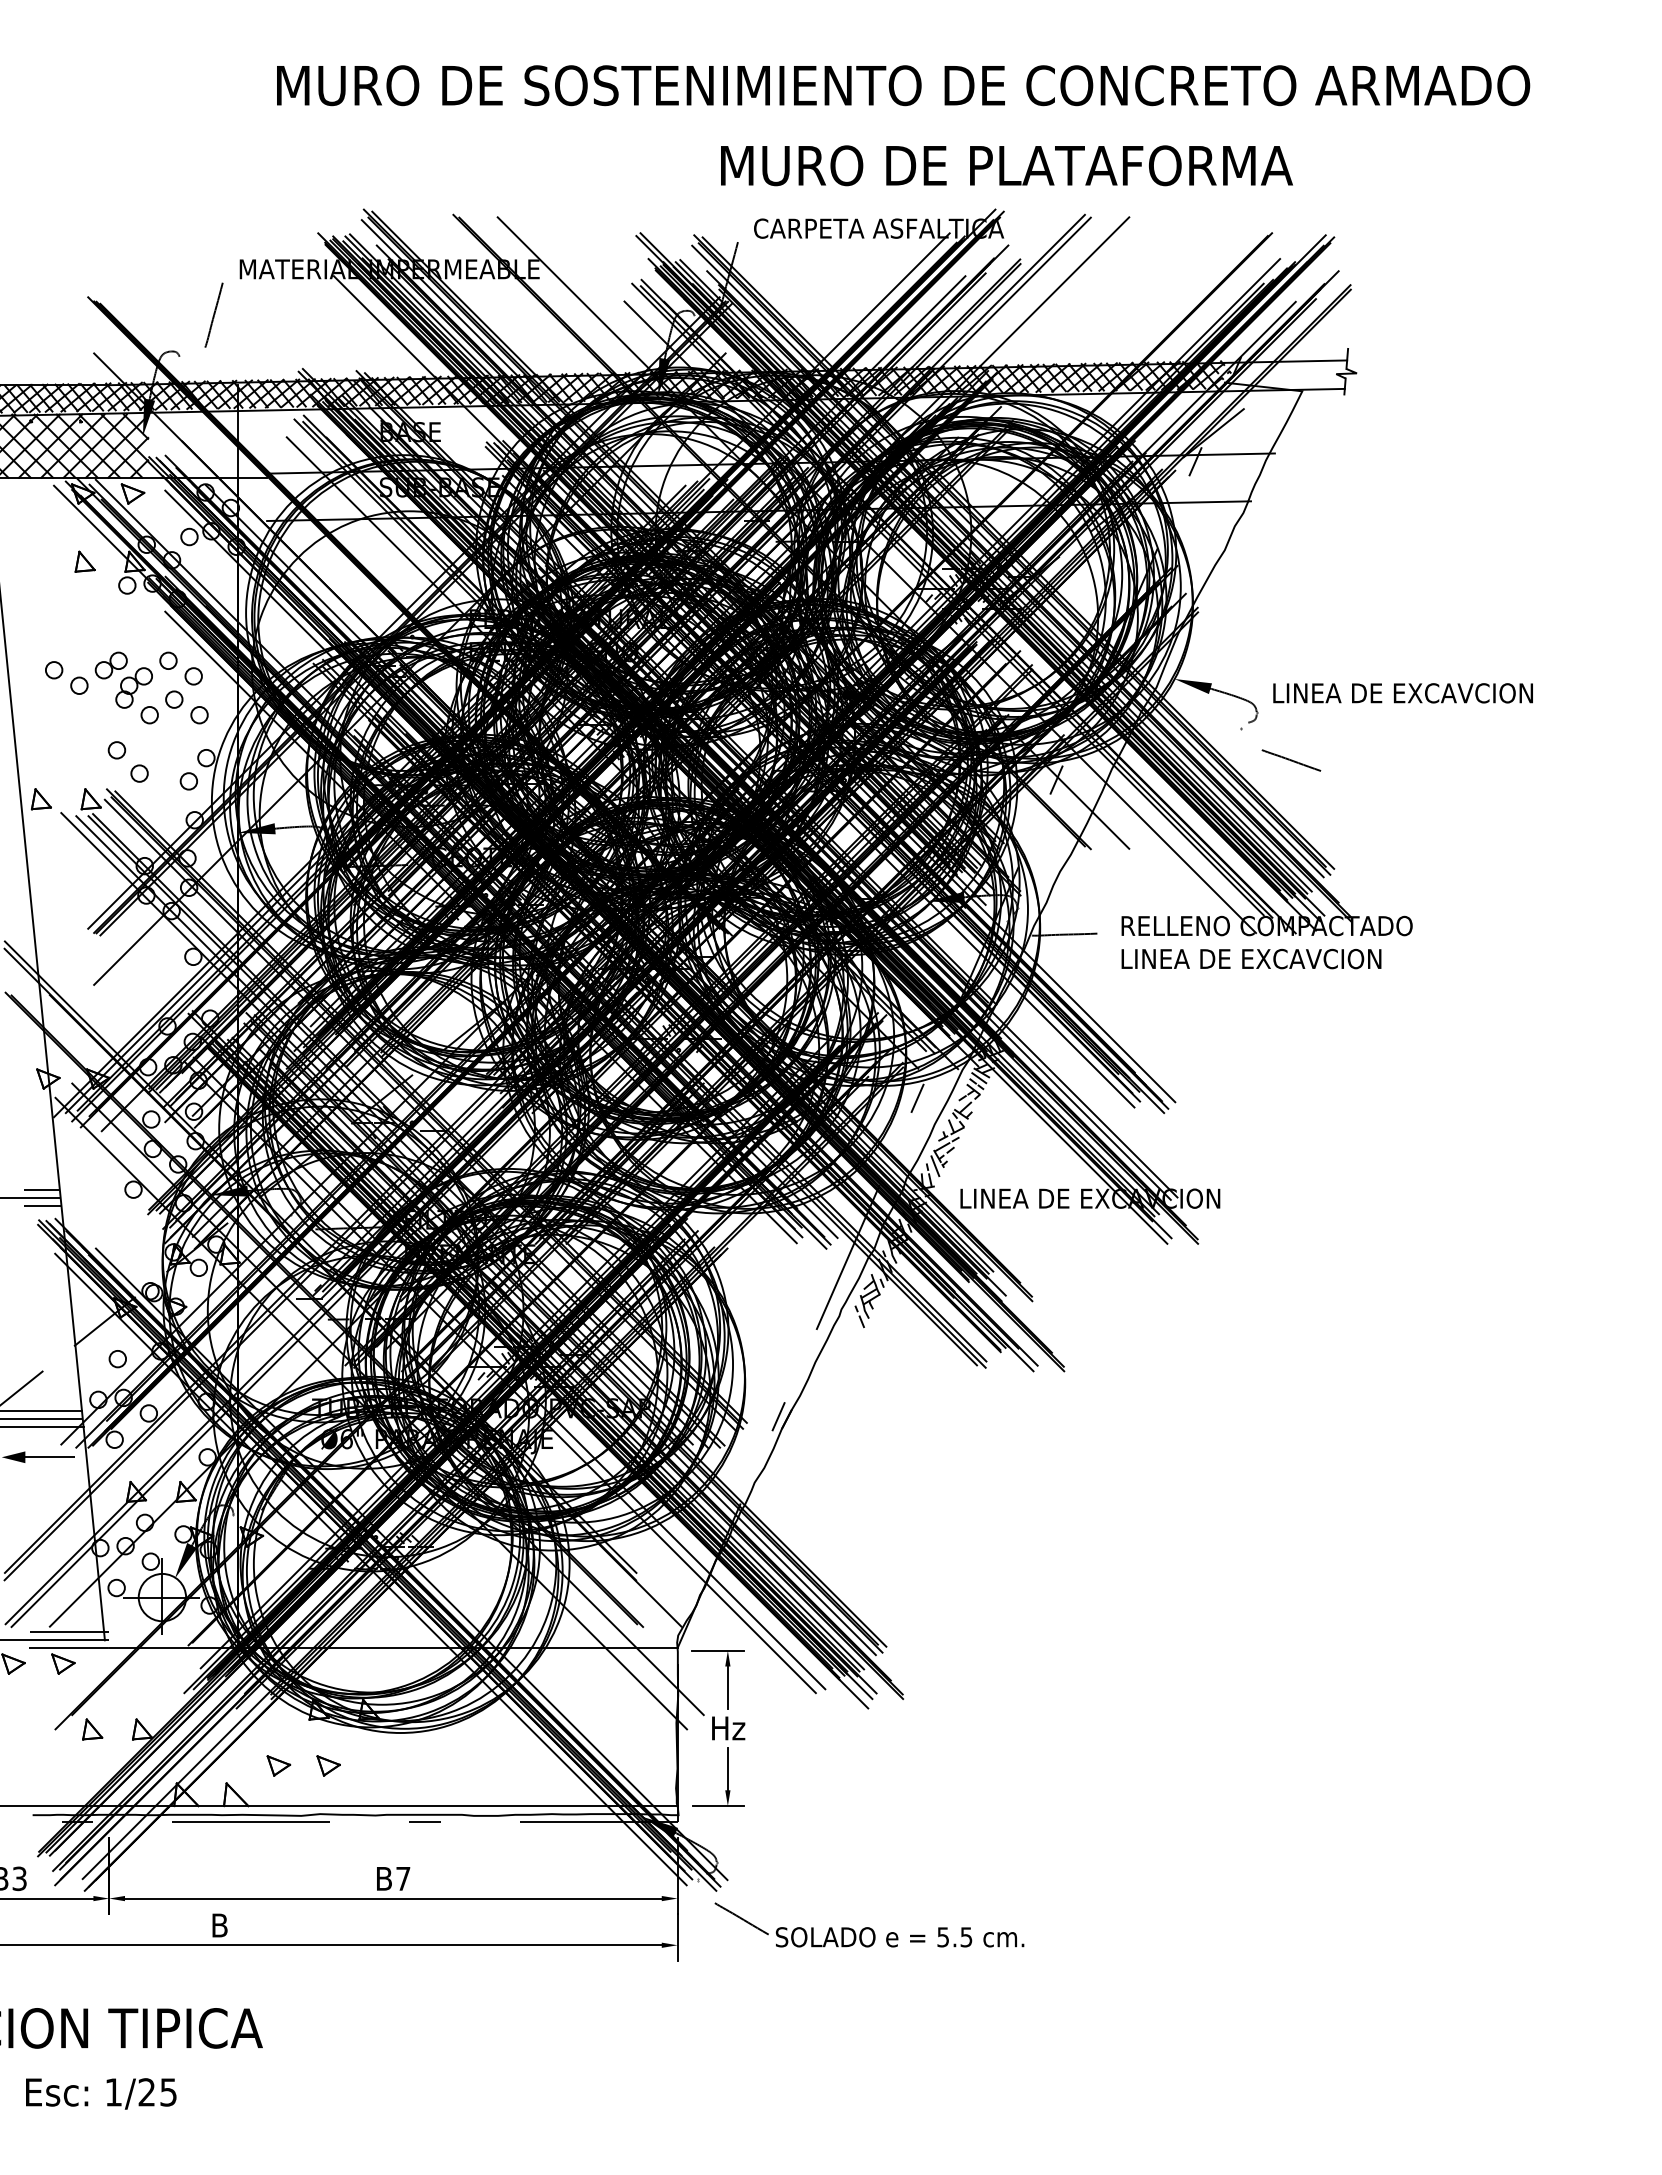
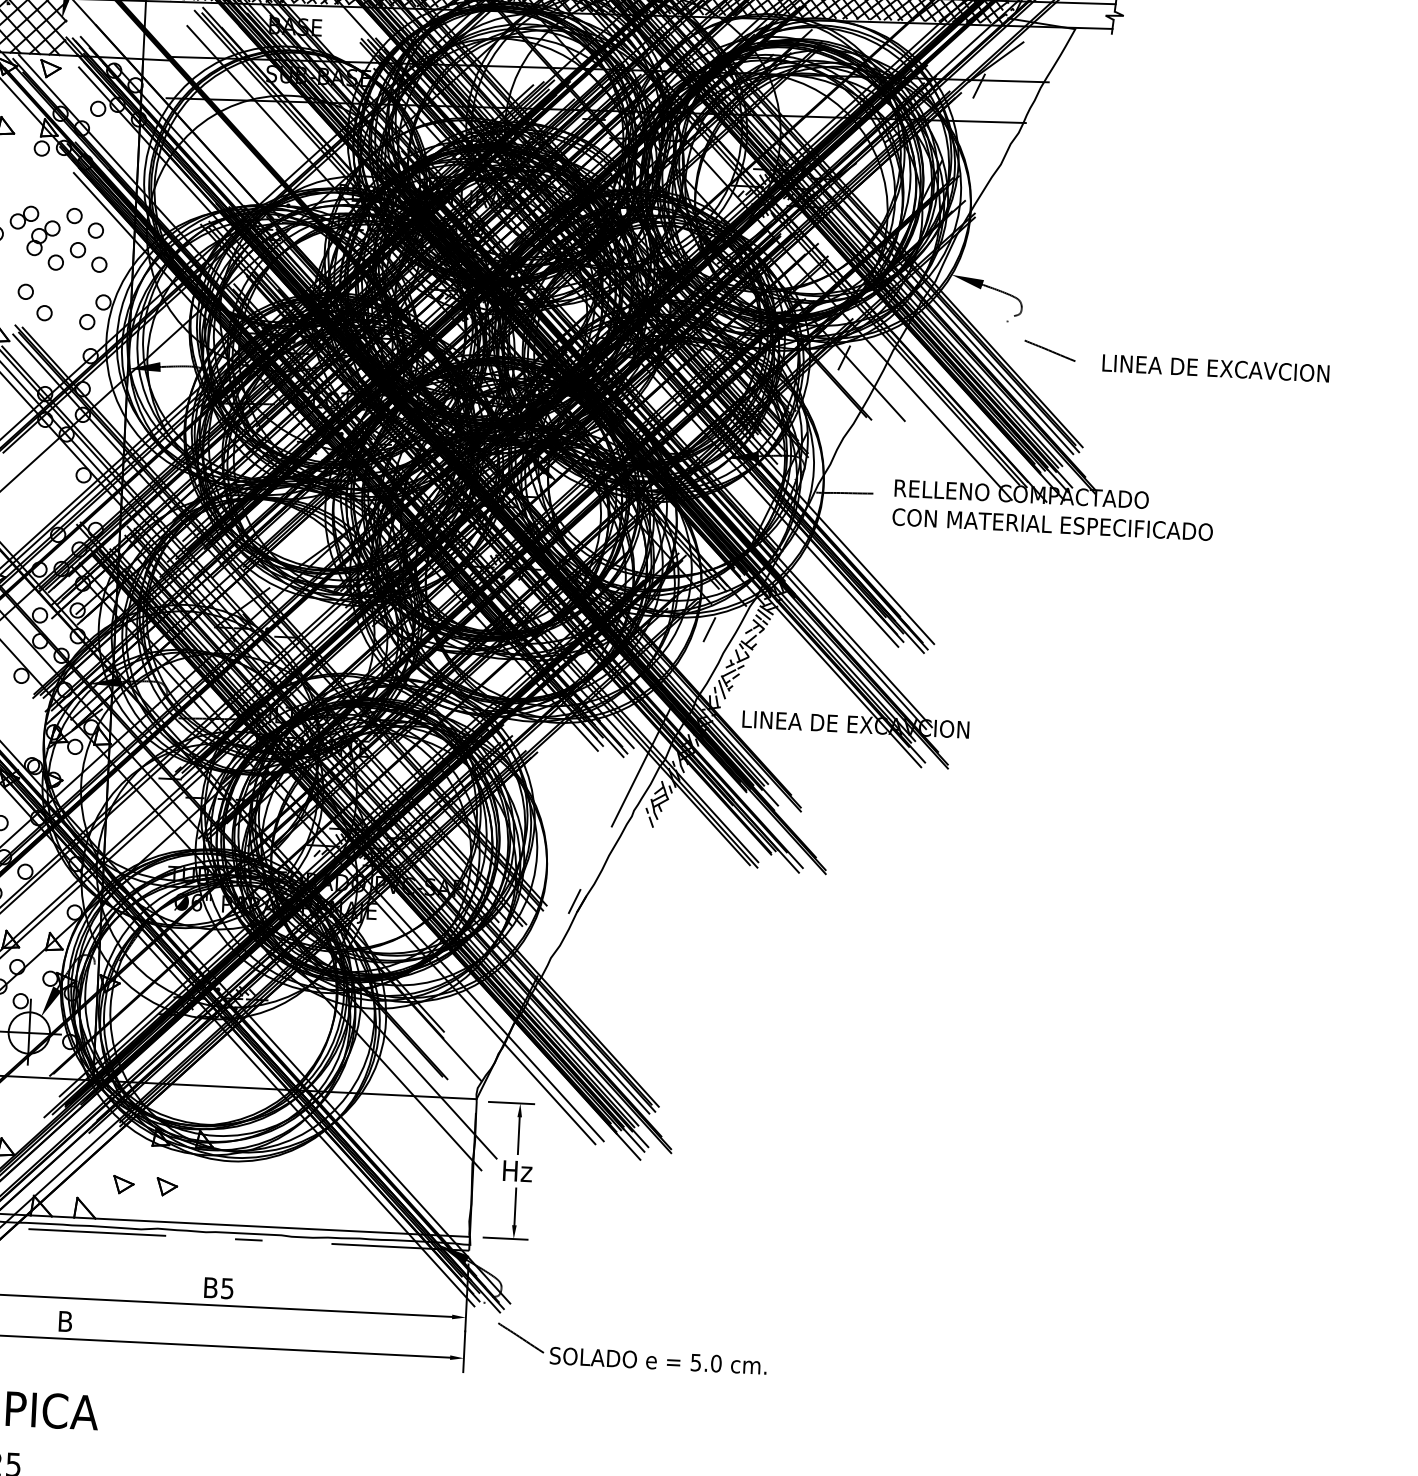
text: (1402, 693) -> (1215, 368), moved
text: (1303, 958) -> (1052, 524), LINEA DE EXCAVCION -> CON MATERIAL ESPECIFICADO
text: (403, 1879) -> (227, 1289), B7 -> B5
text: (966, 1937) -> (716, 1363), 5.5 -> 5.0

